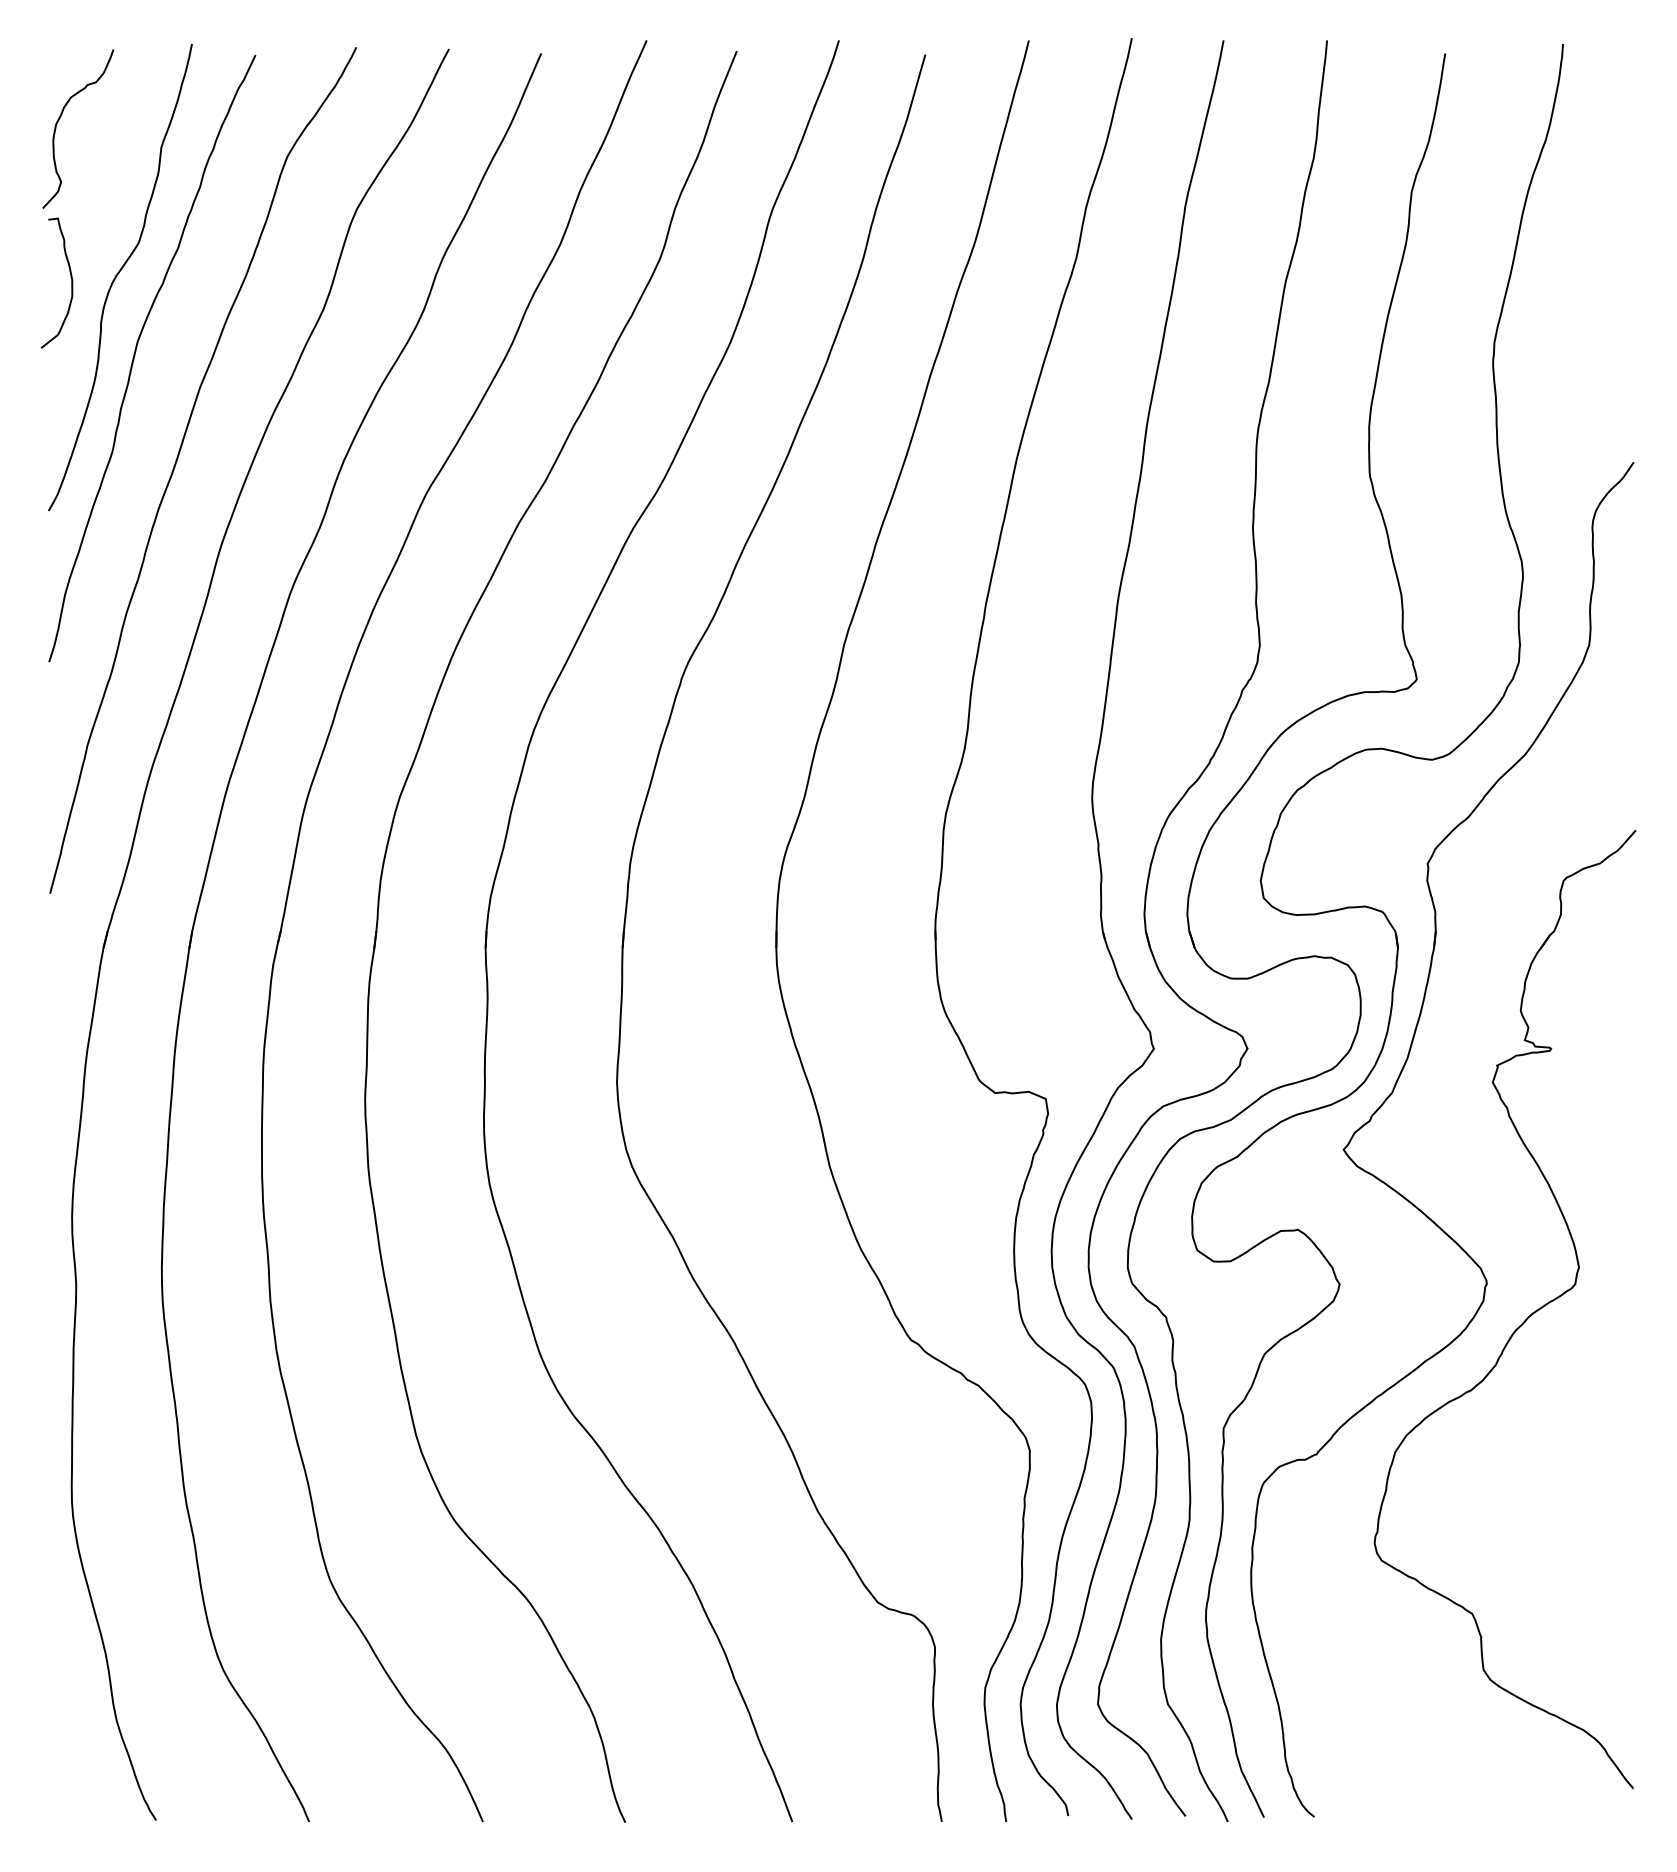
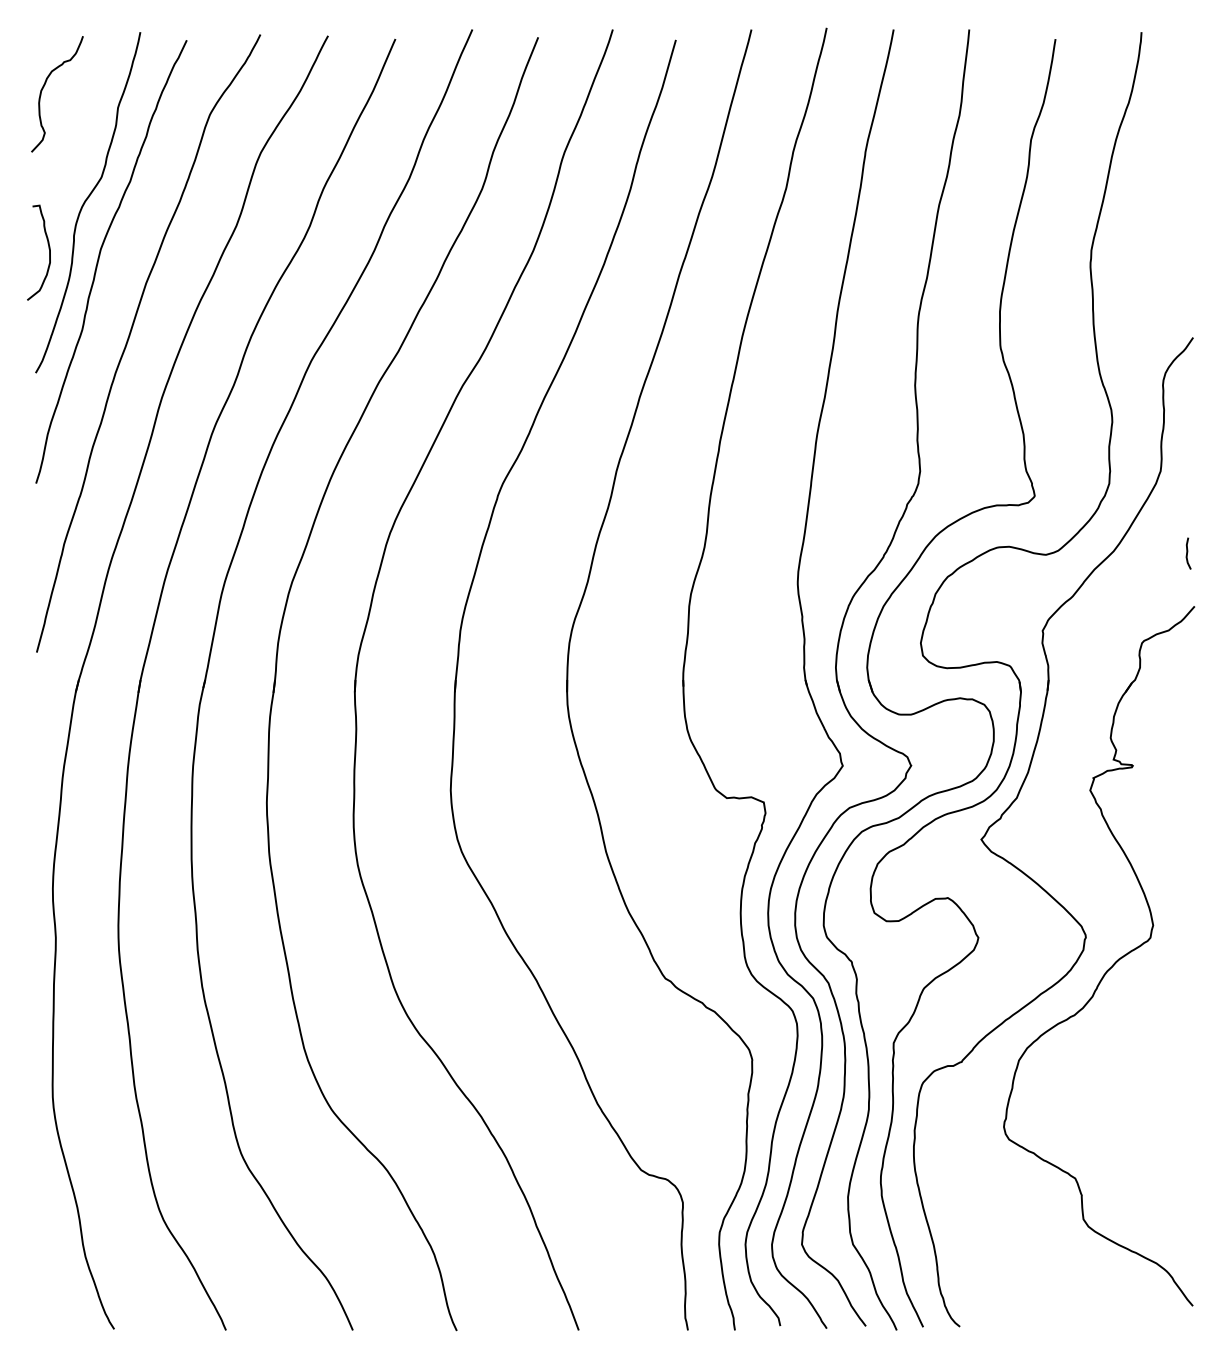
curve: (70, 277) -> (48, 248), moved
curve: (1626, 757) -> (1187, 553), added

